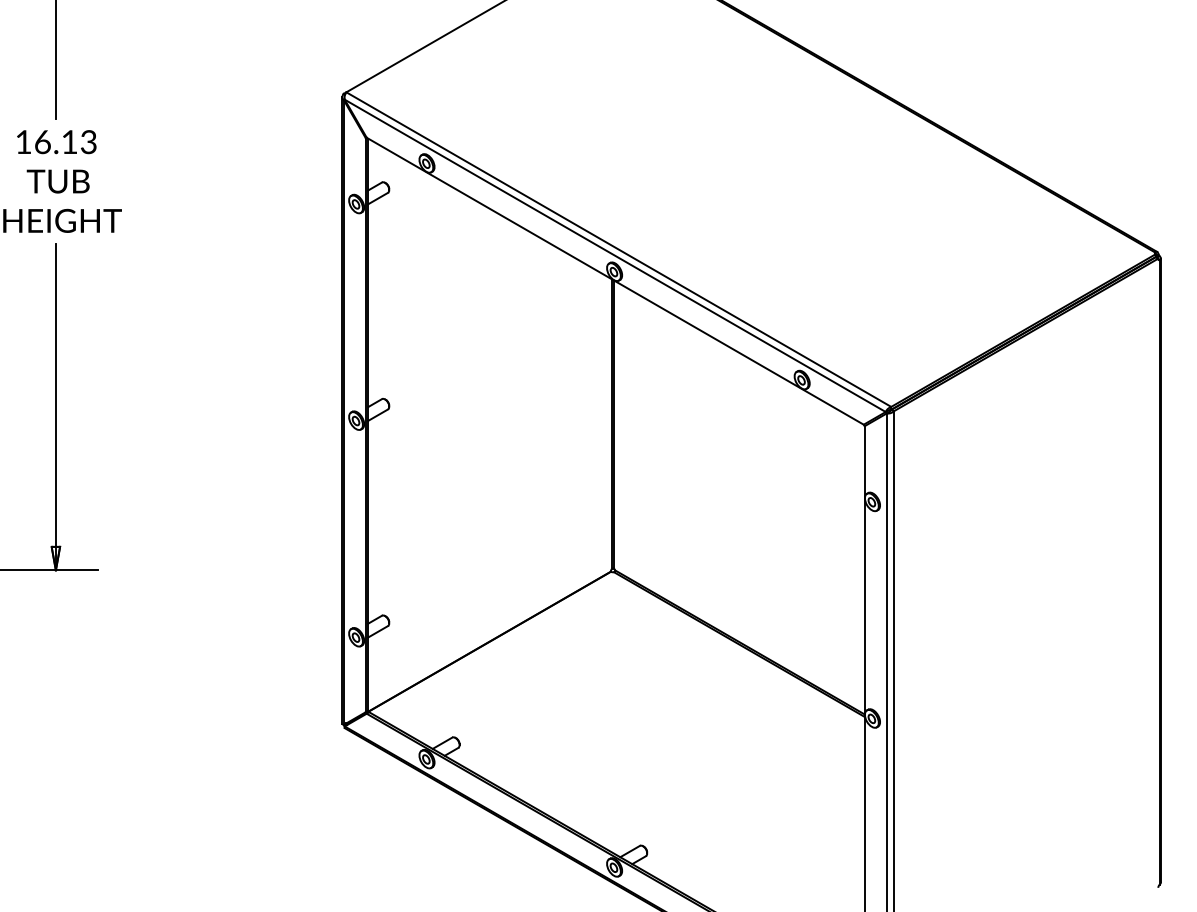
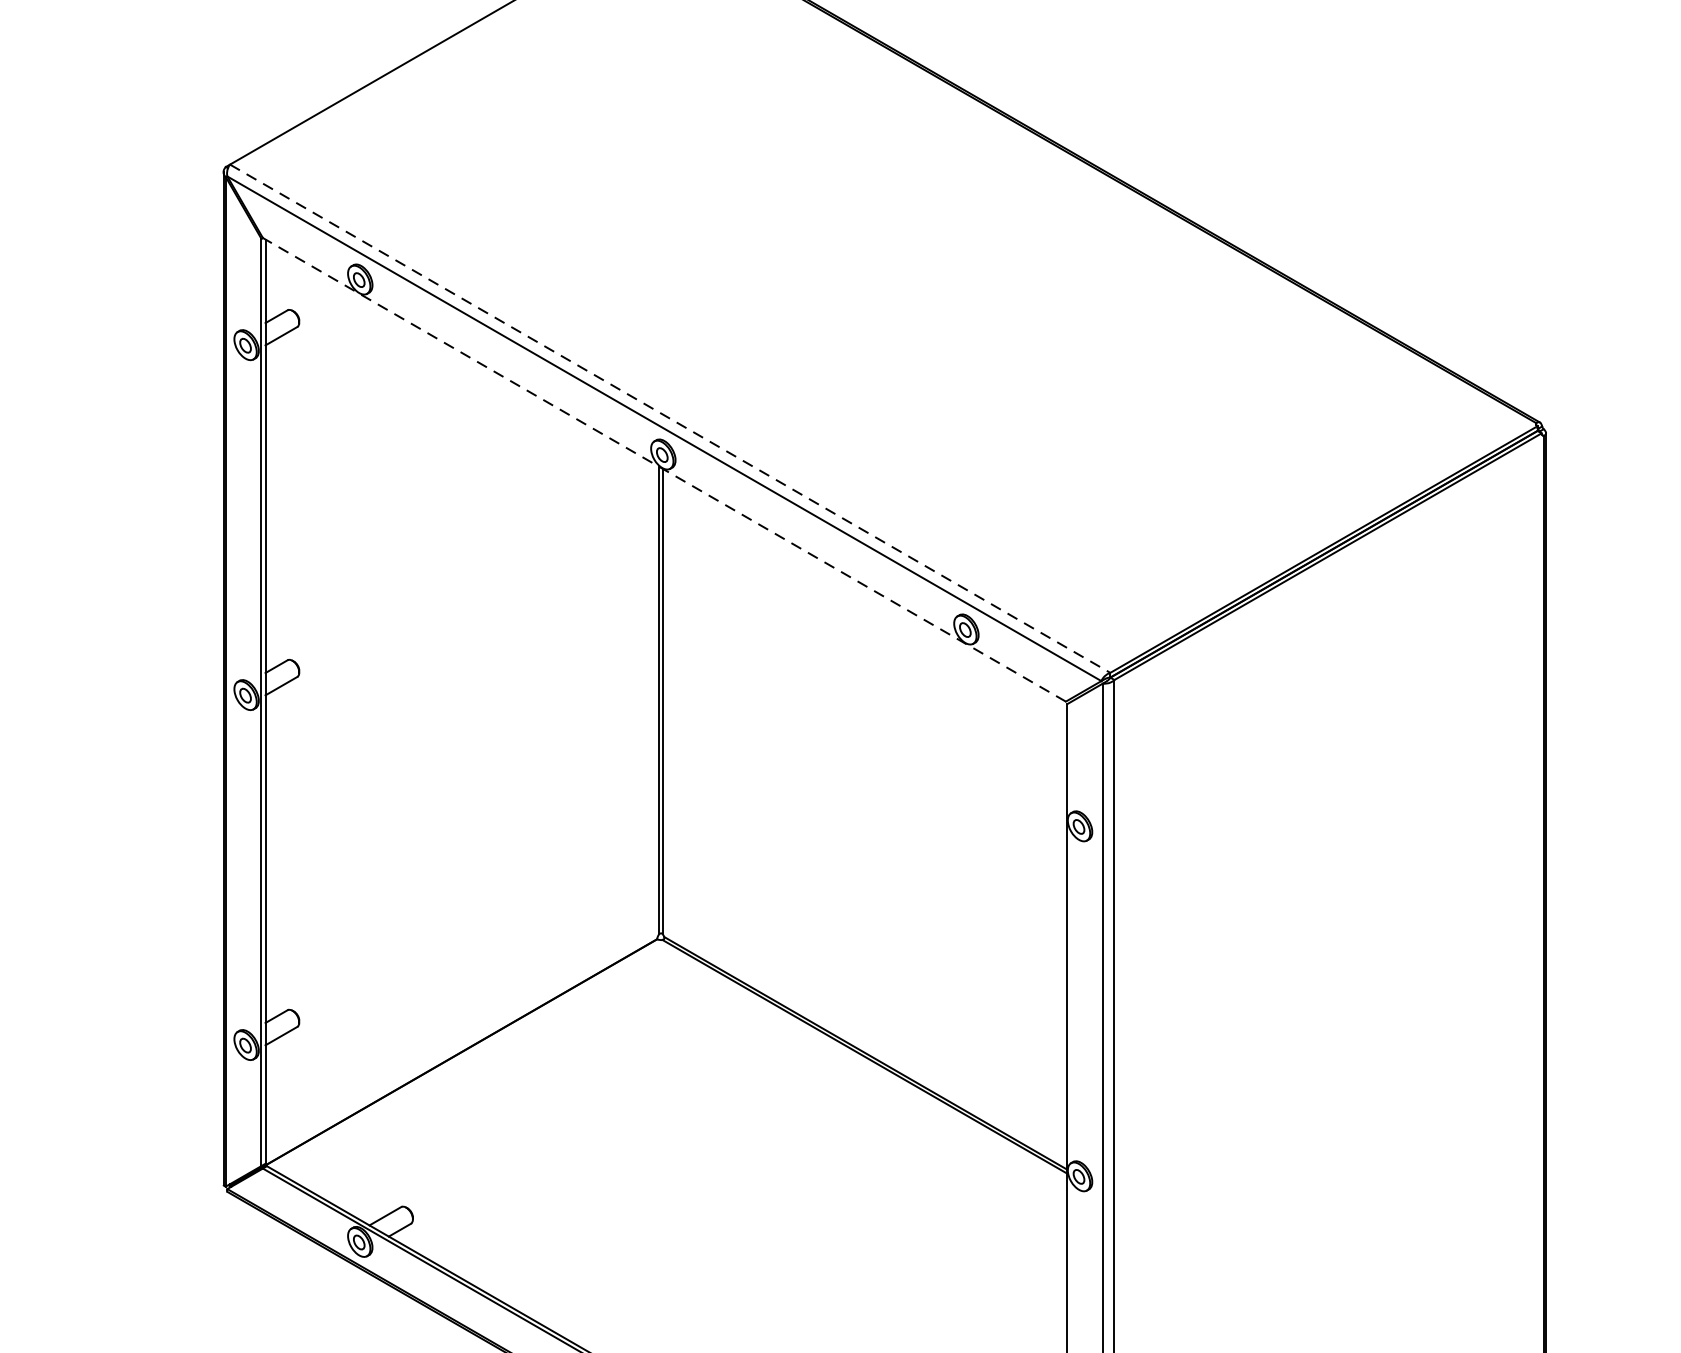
line: (618, 249) -> (669, 418), solid -> dashed
line: (615, 281) -> (664, 470), solid -> dashed

